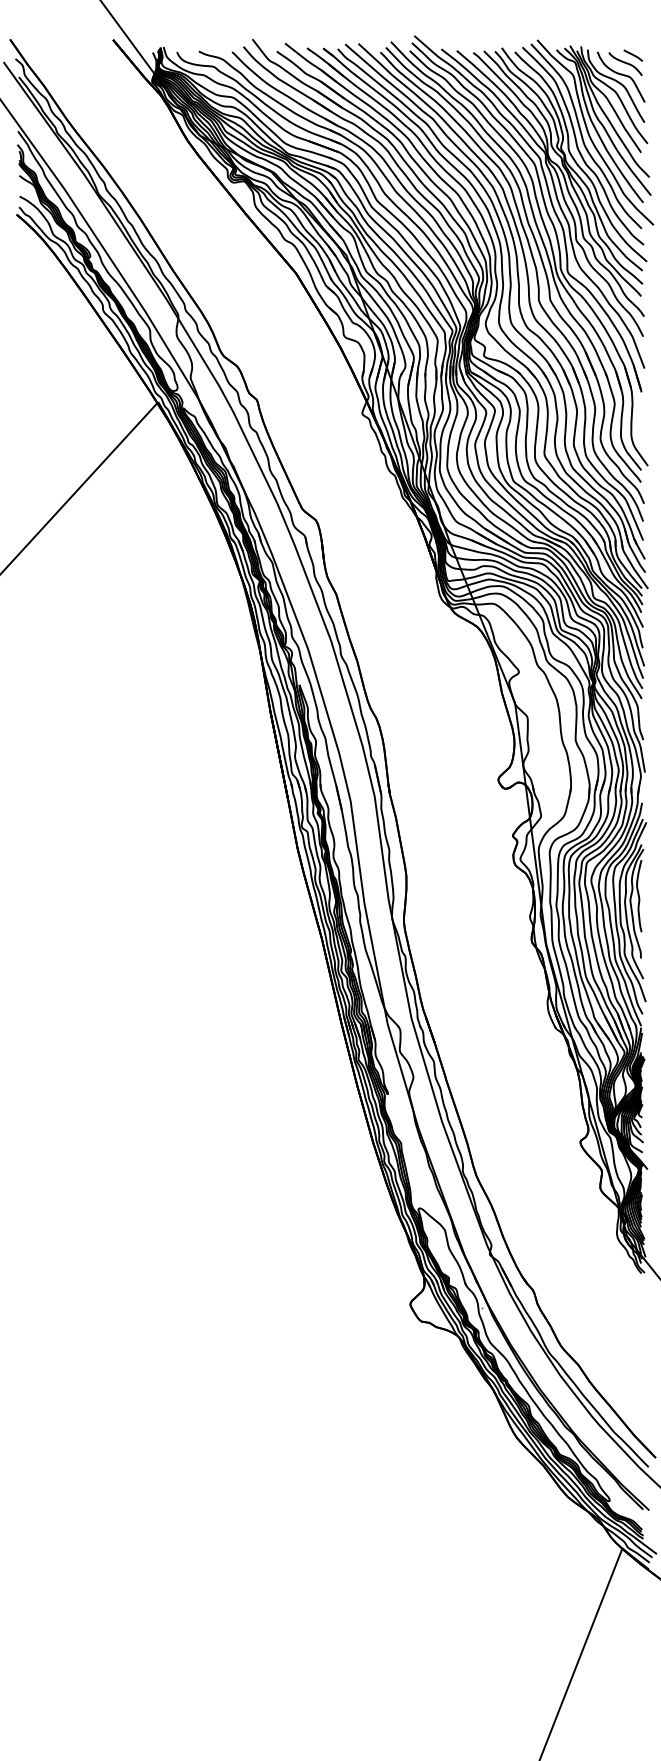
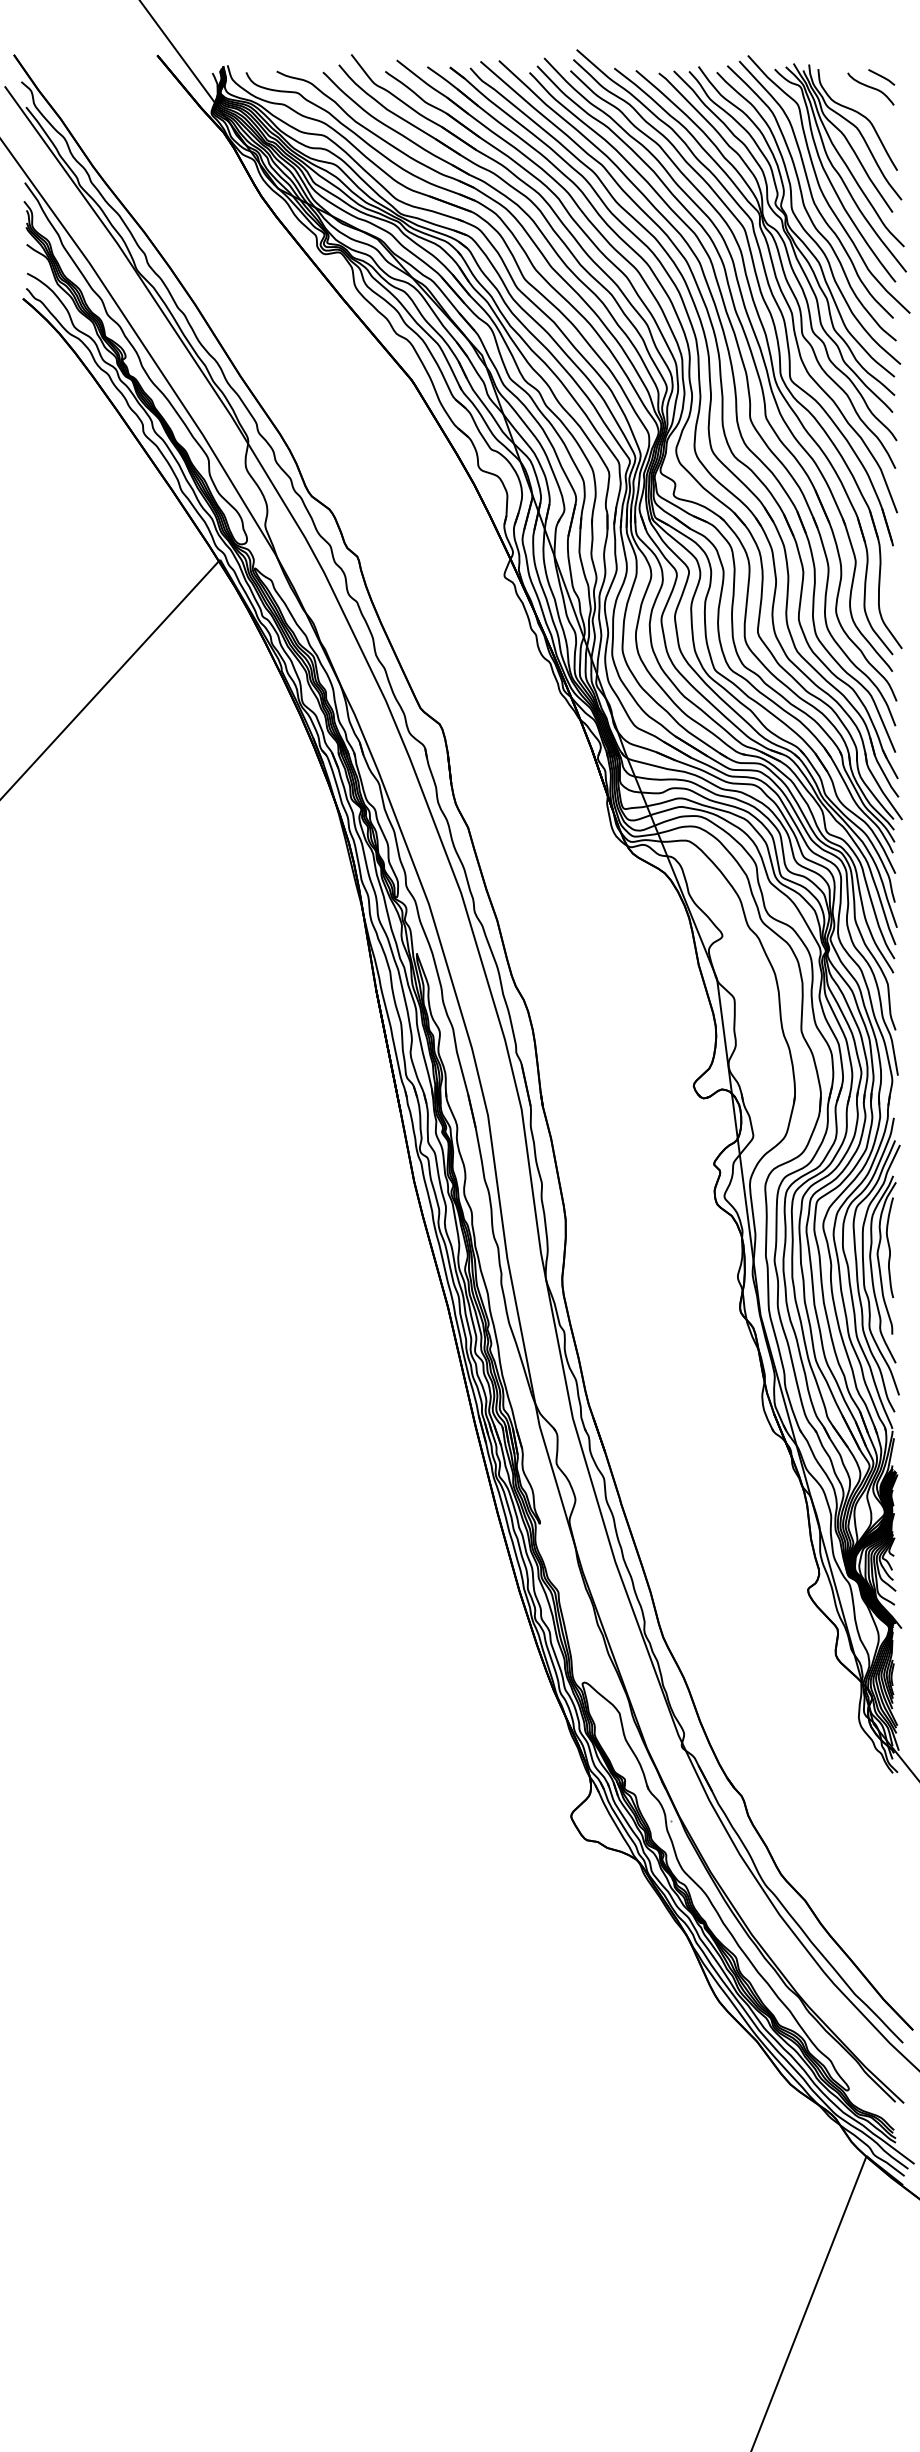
curve: (620, 75) -> (864, 104), removed

